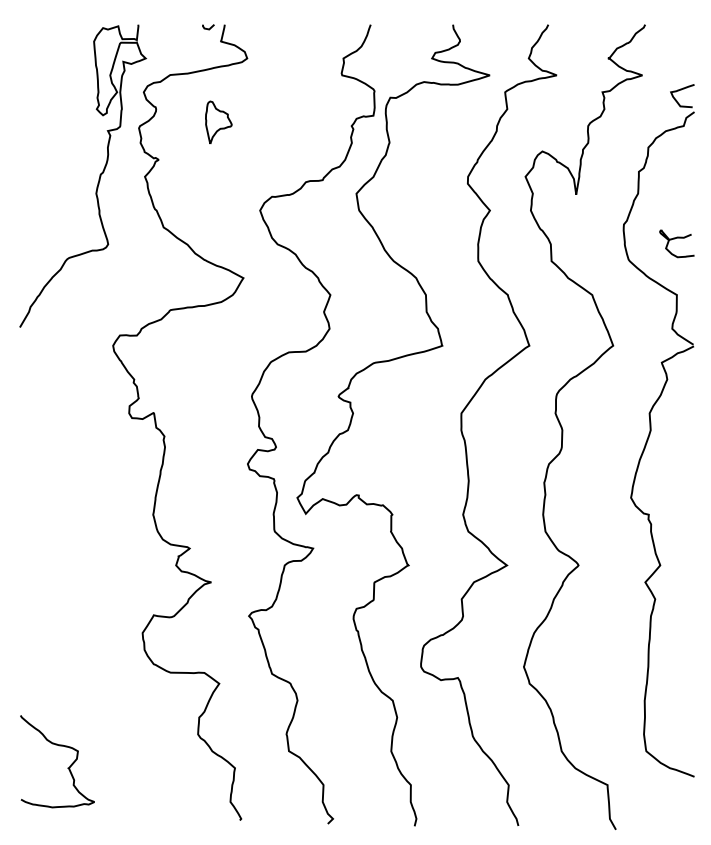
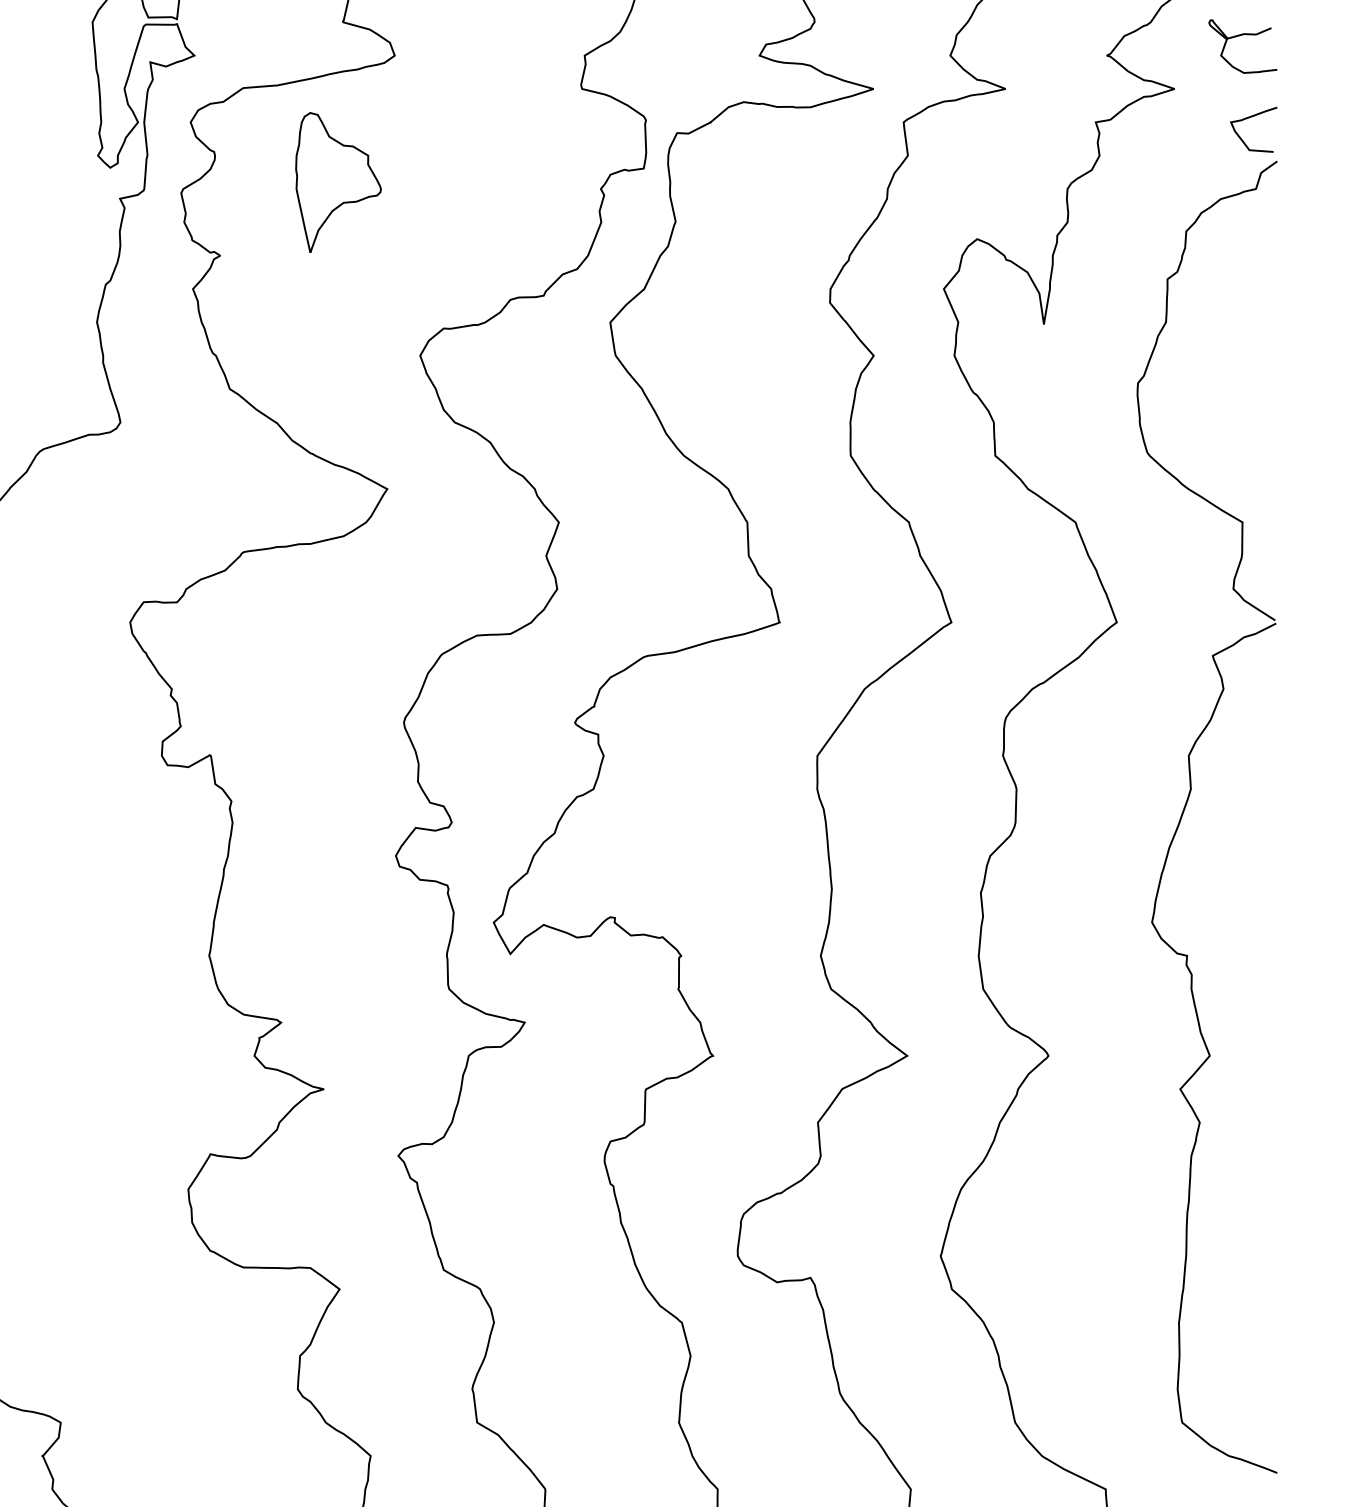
part: (218, 122) -> (338, 181), size x1.67
curve: (675, 239) -> (1239, 37), moved

